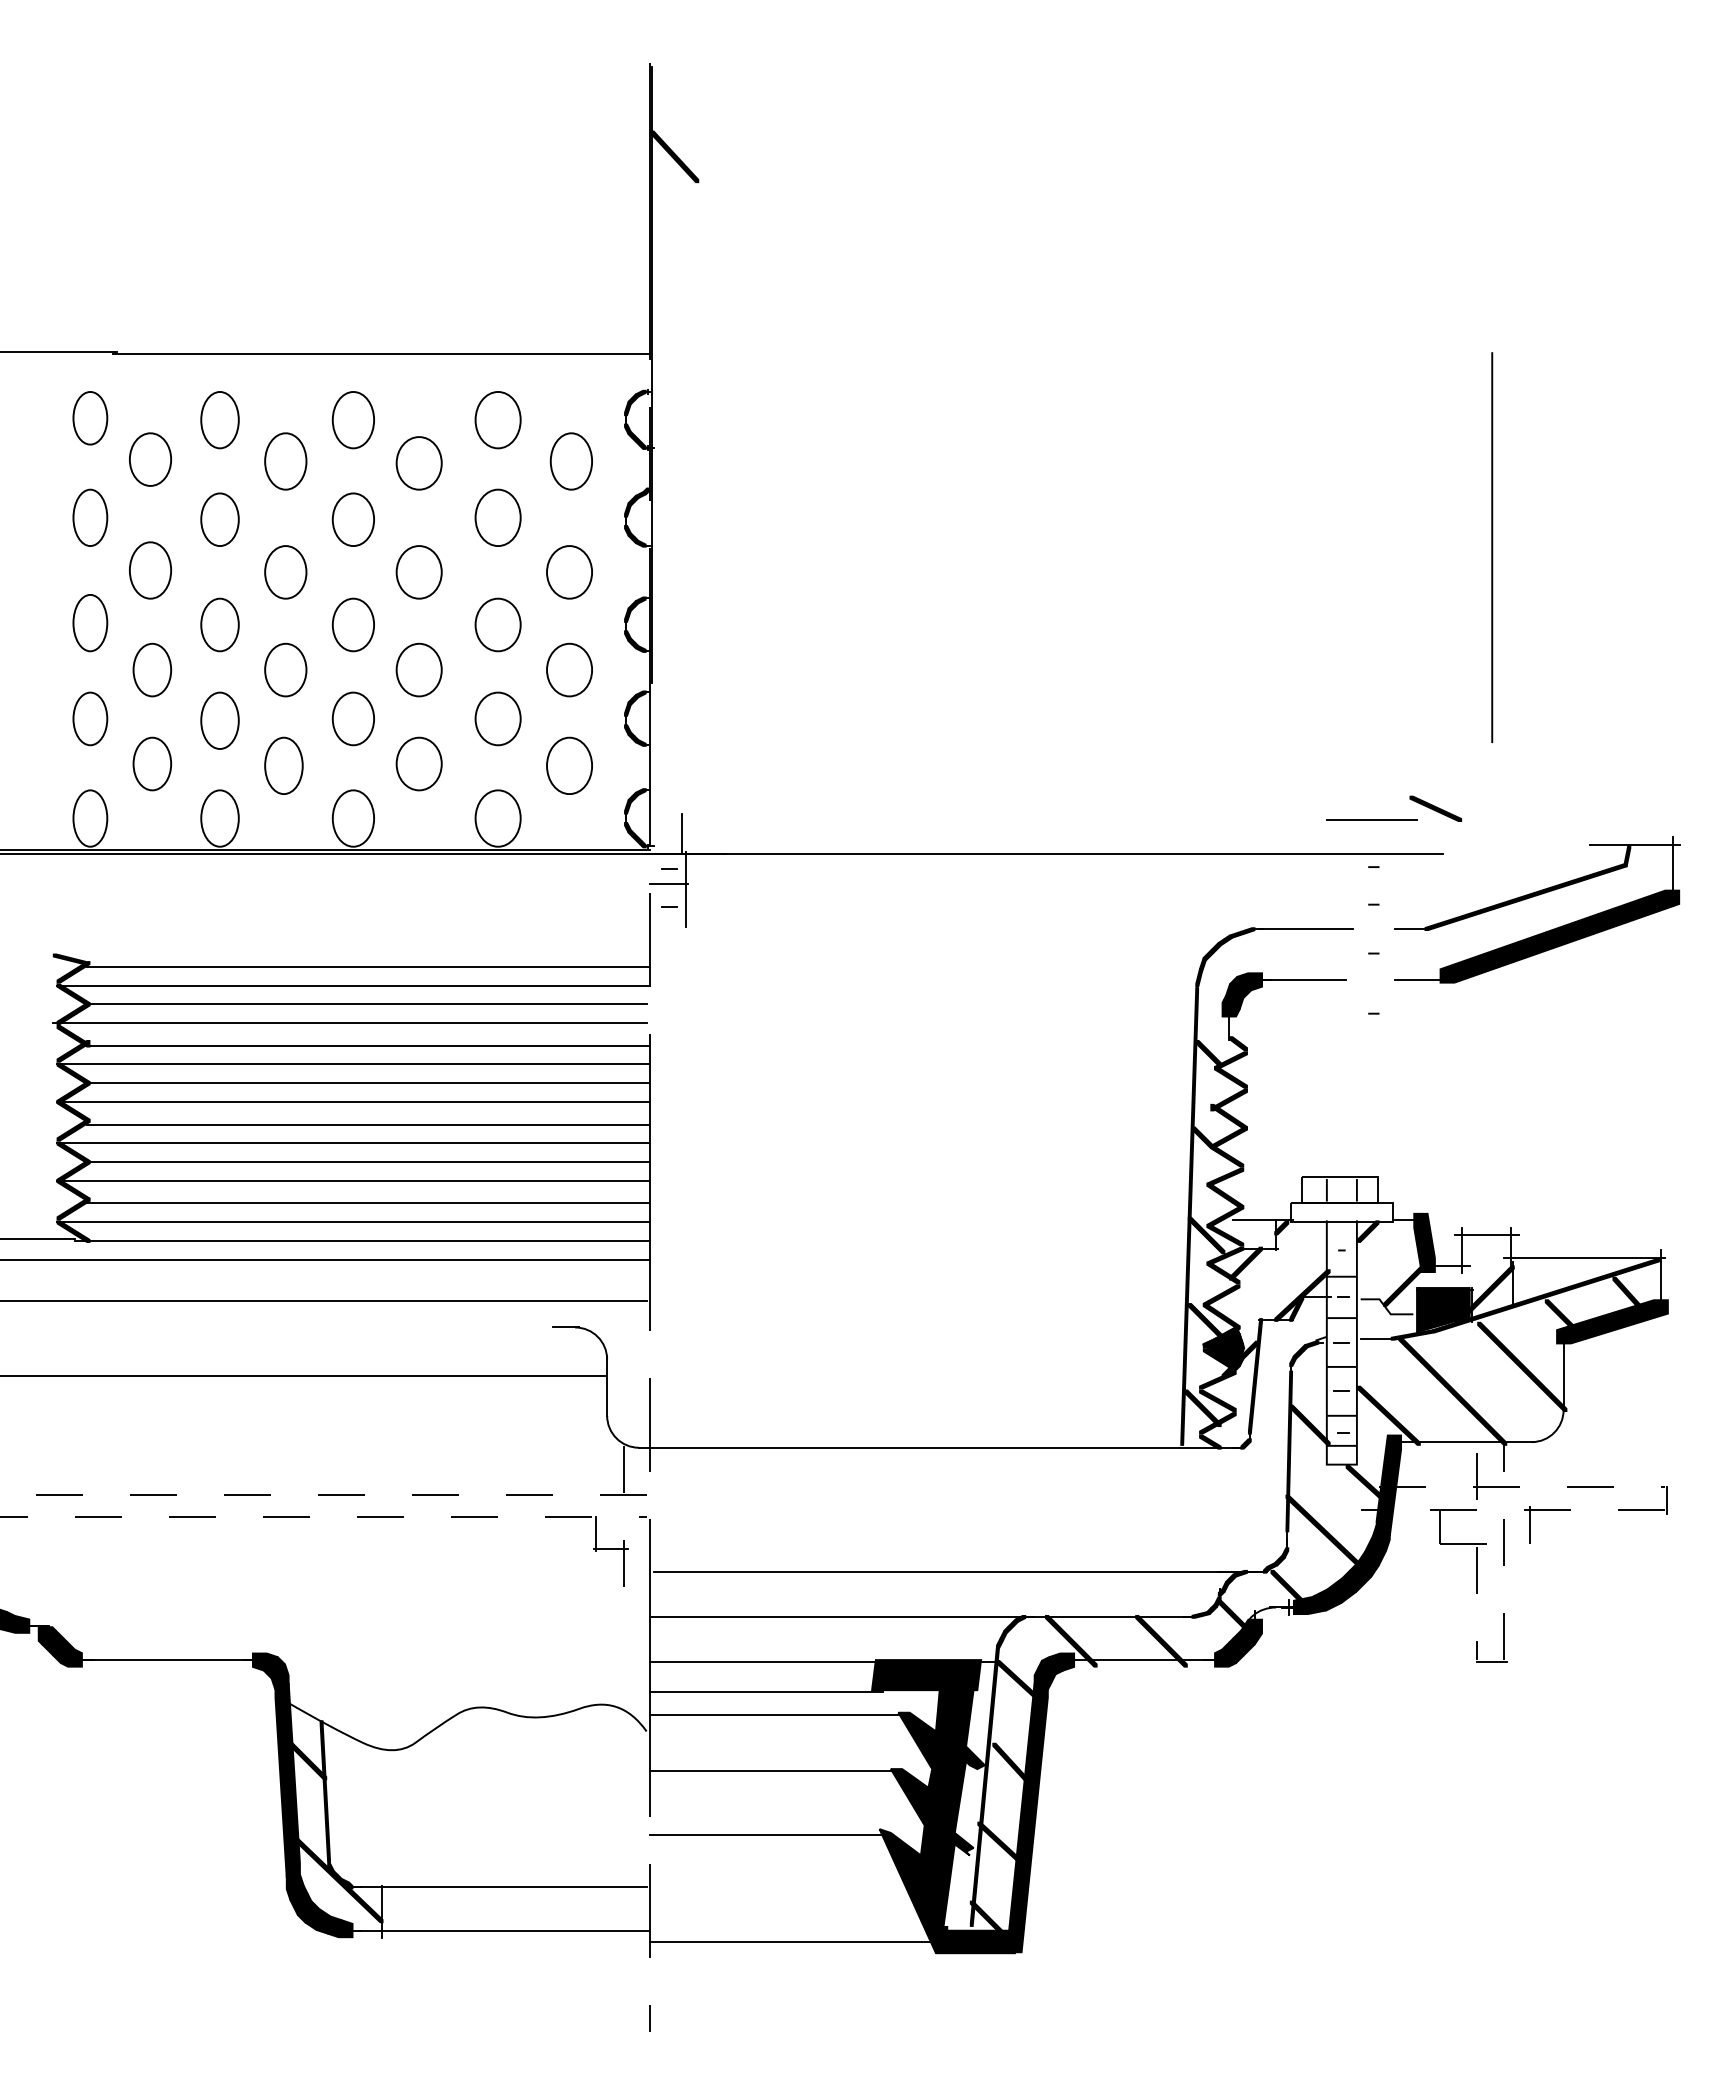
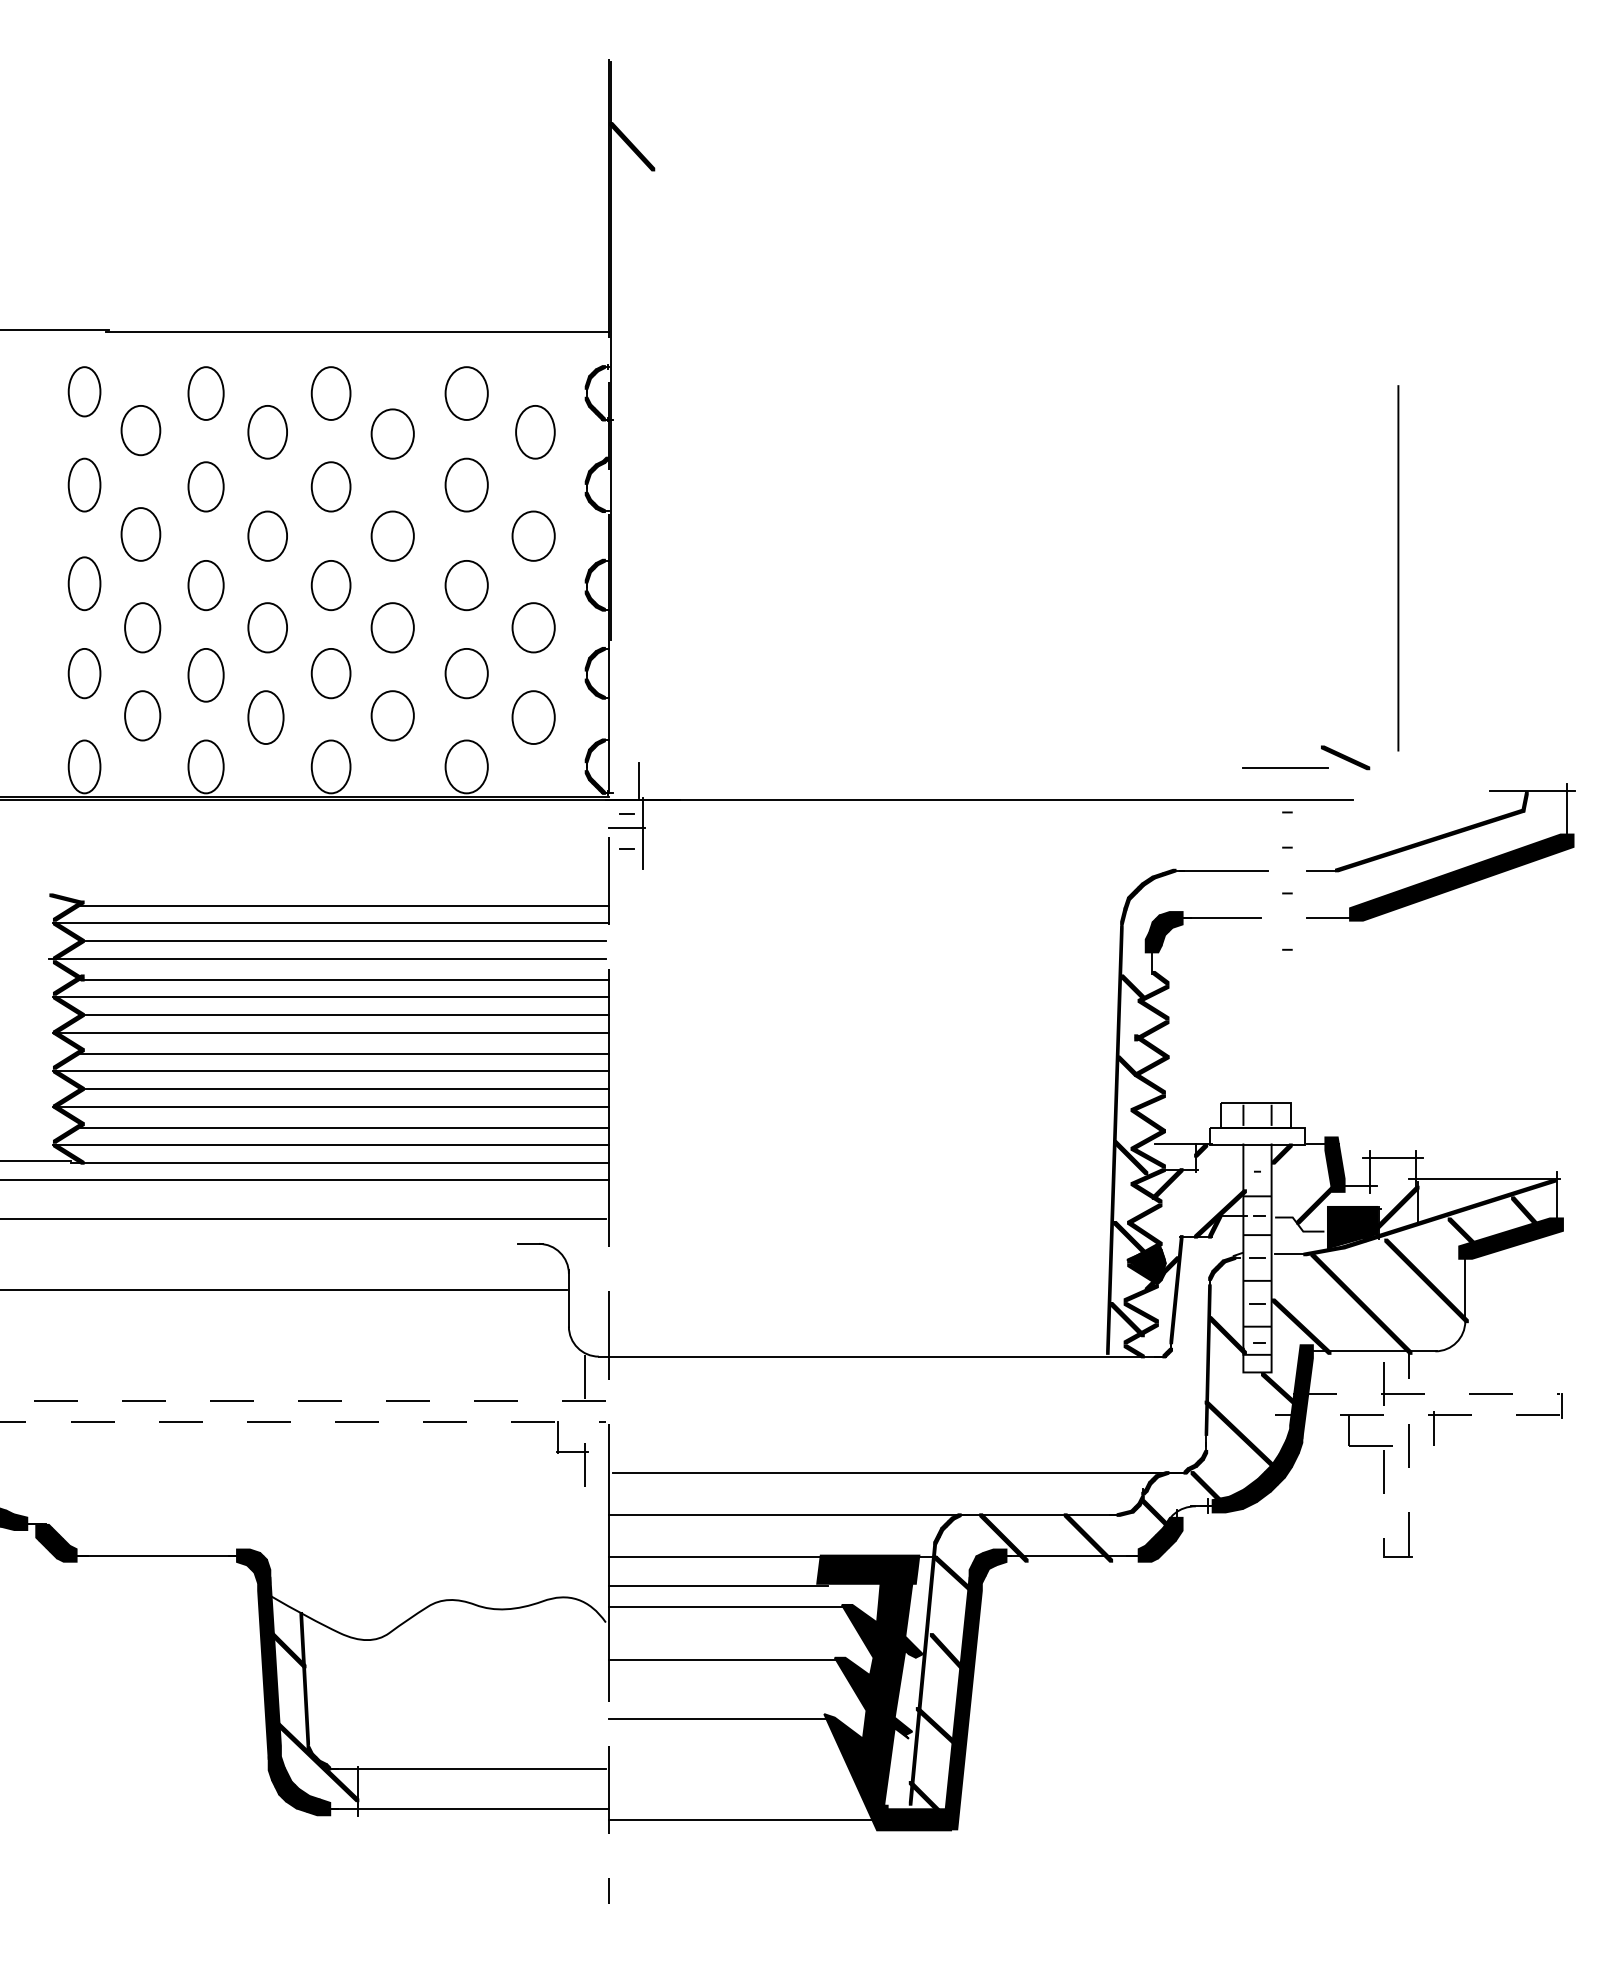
line: (1492, 547) -> (1398, 568), moved

